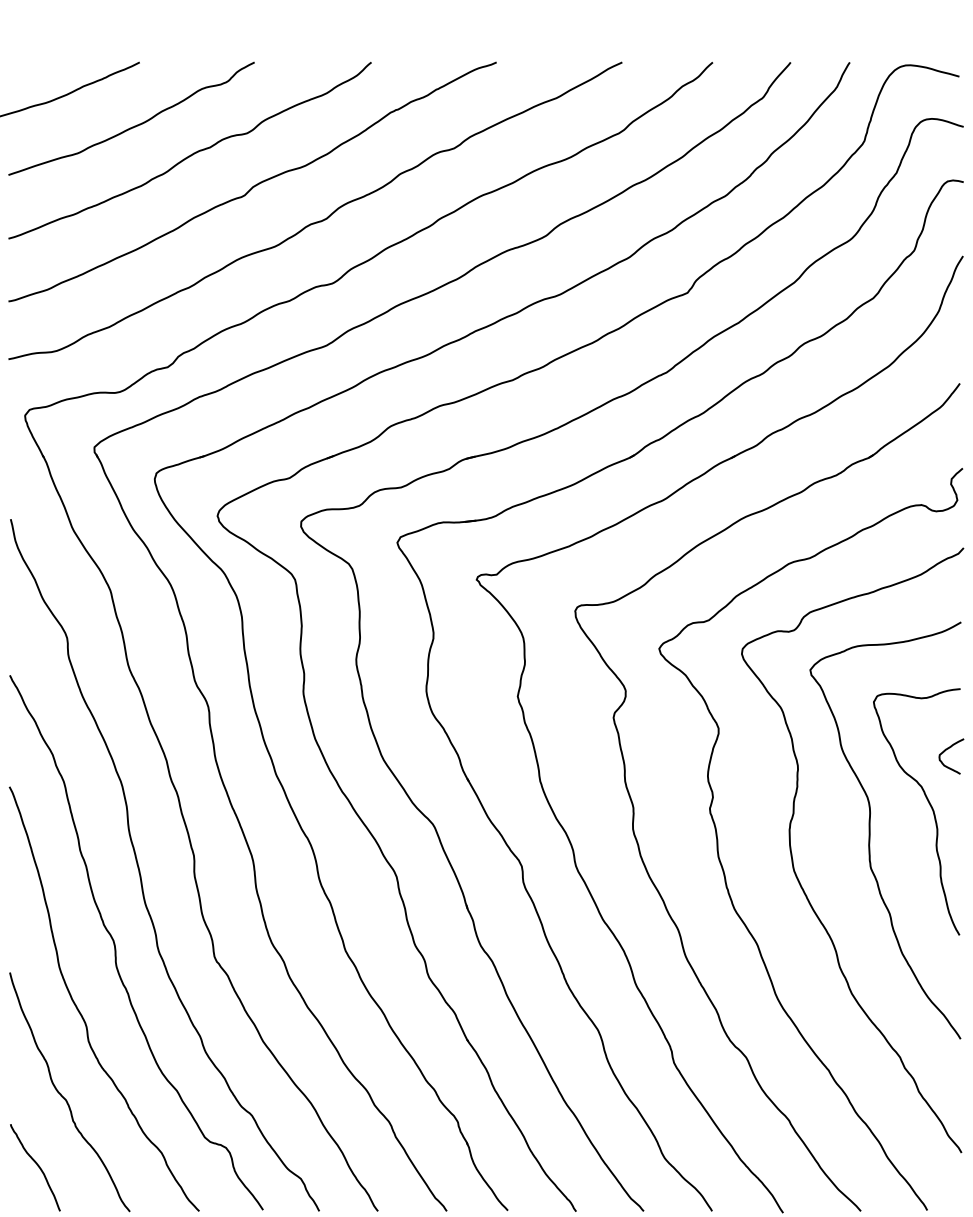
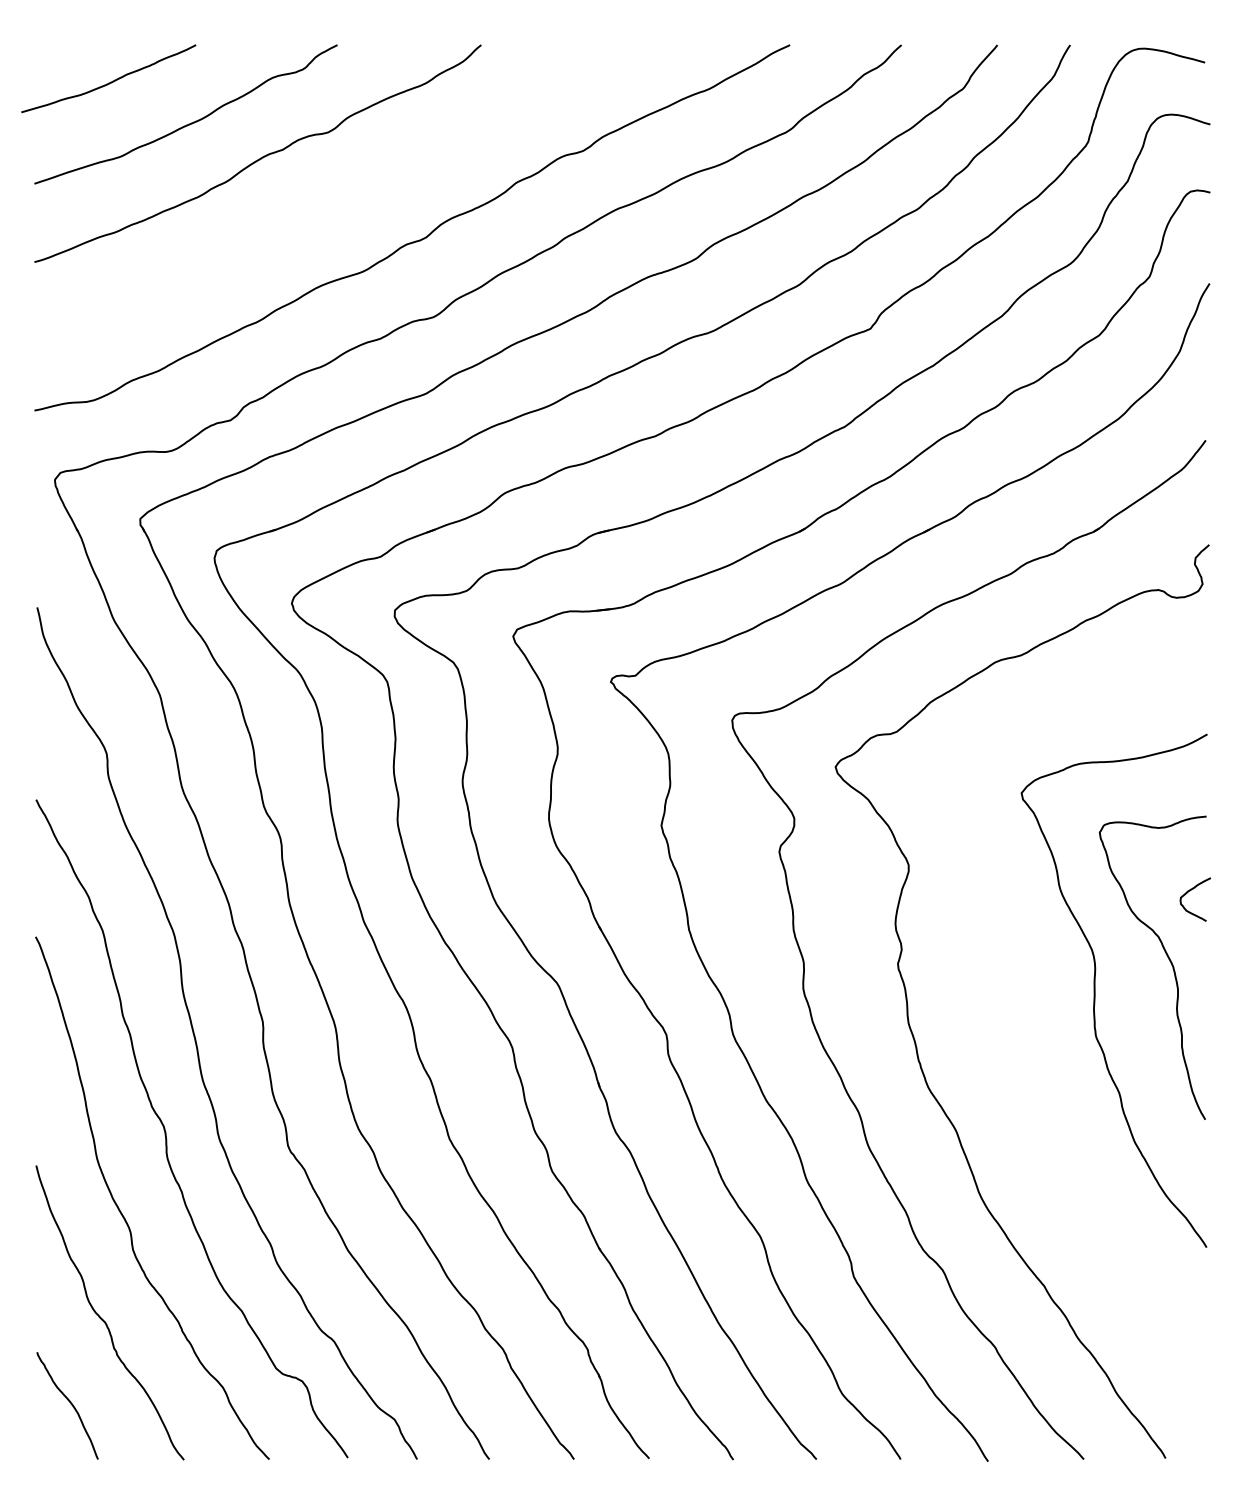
curve: (255, 184) -> (338, 195), removed
curve: (793, 858) -> (1000, 1025), removed

